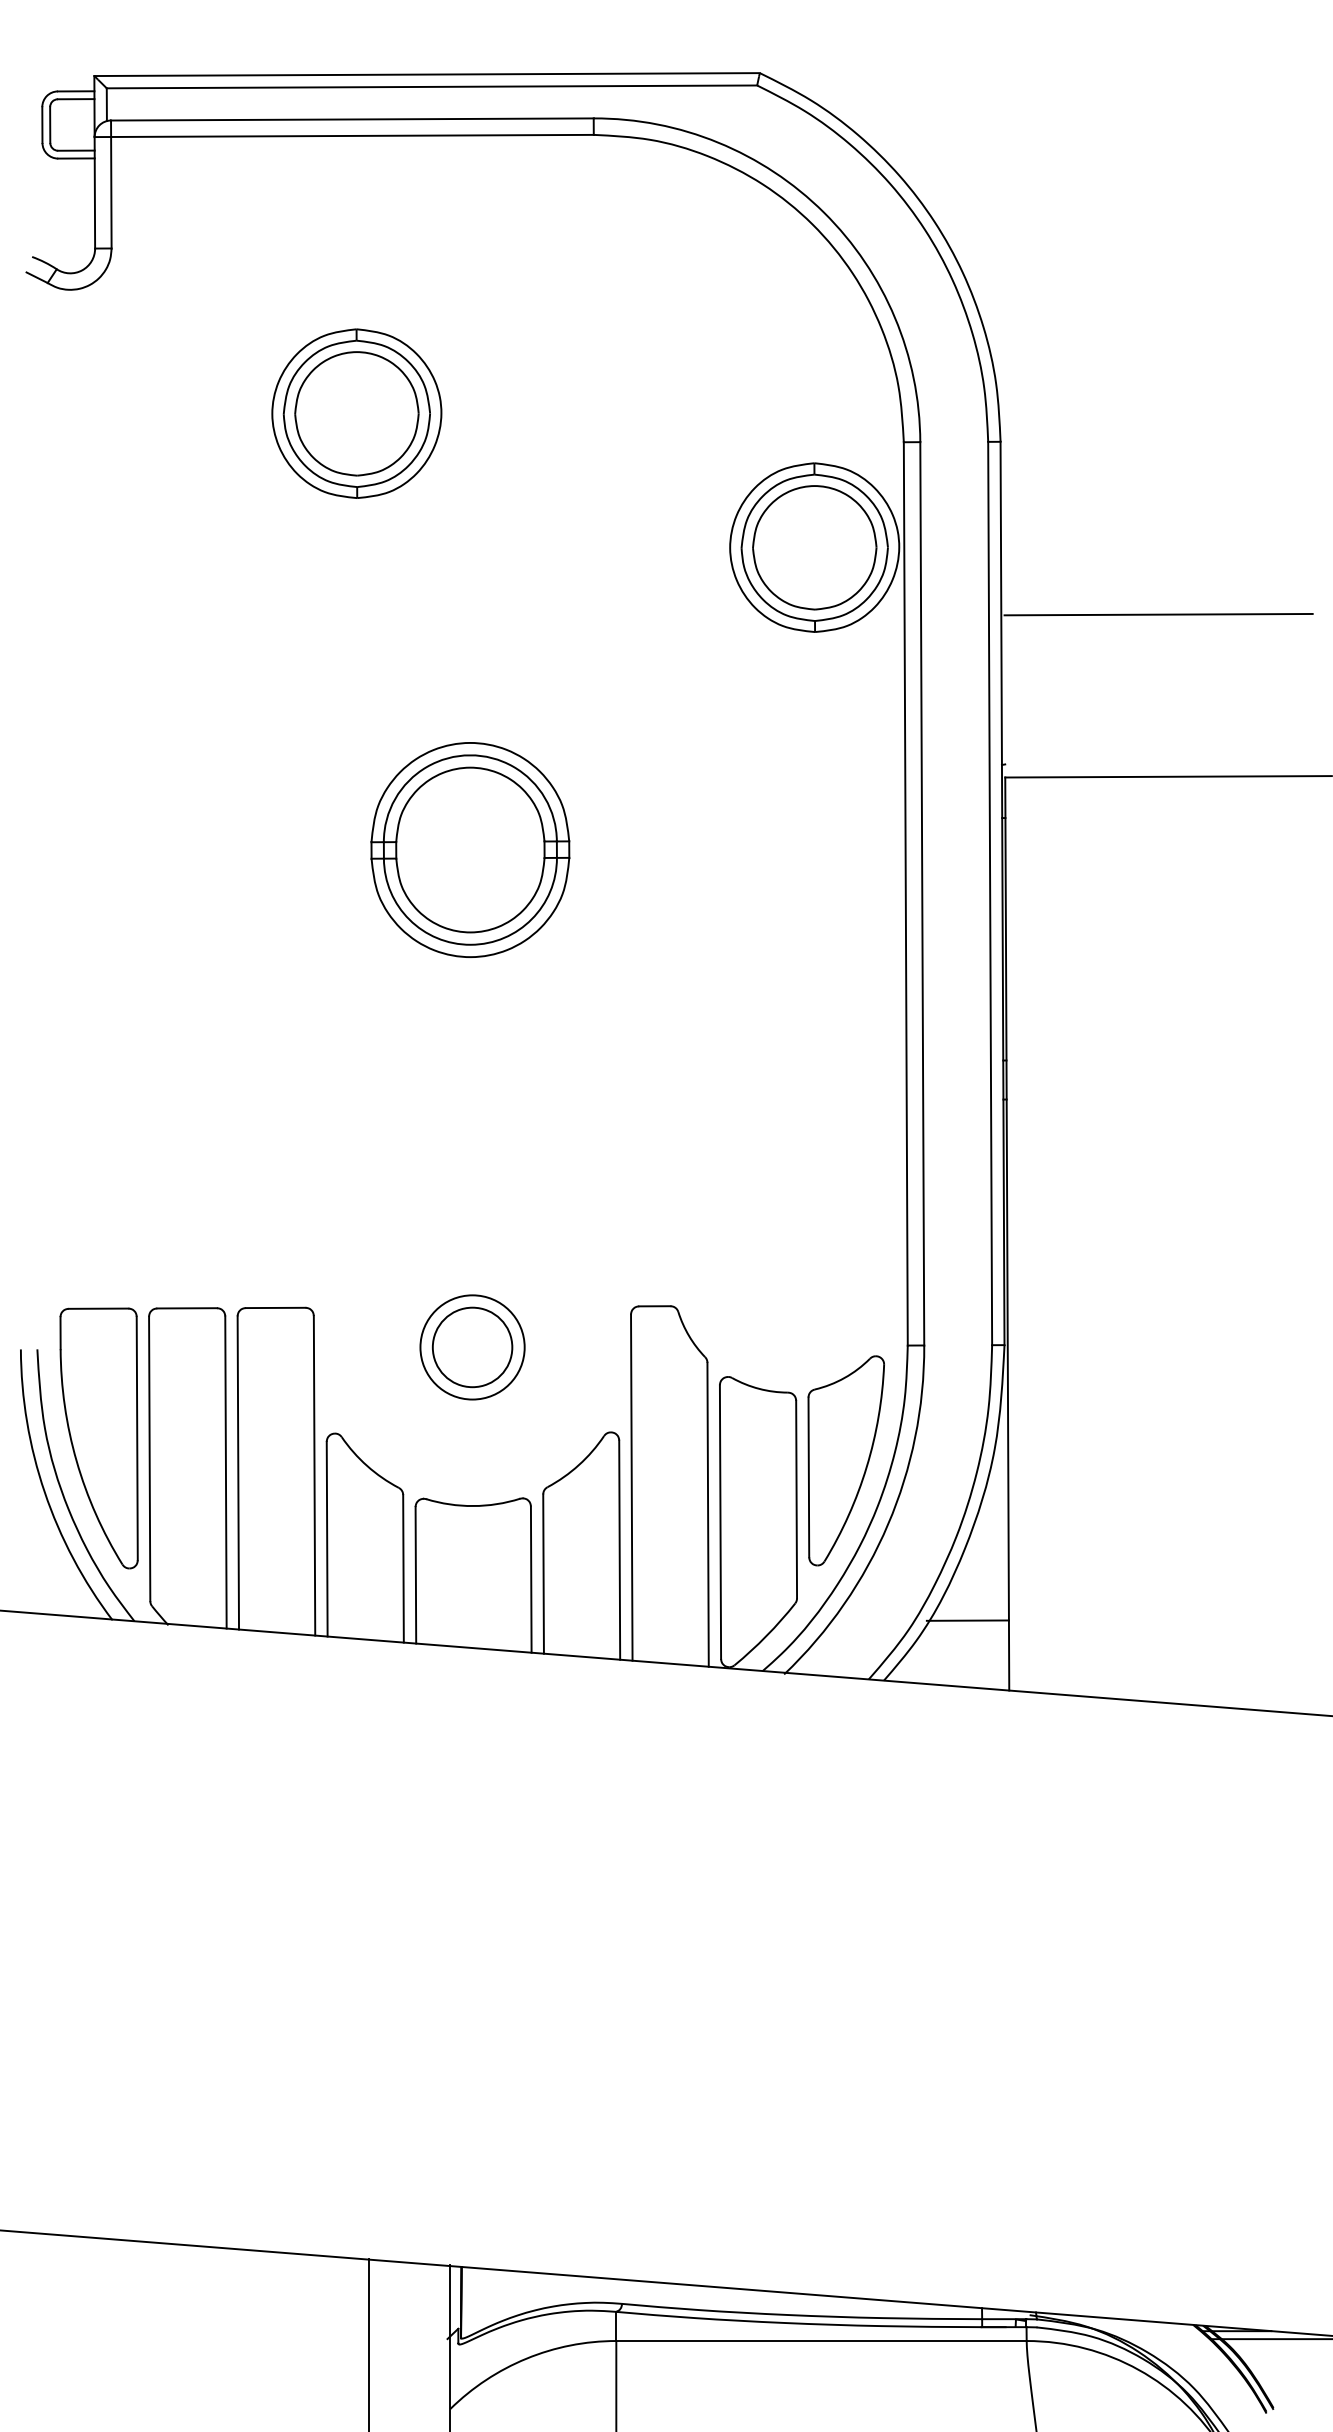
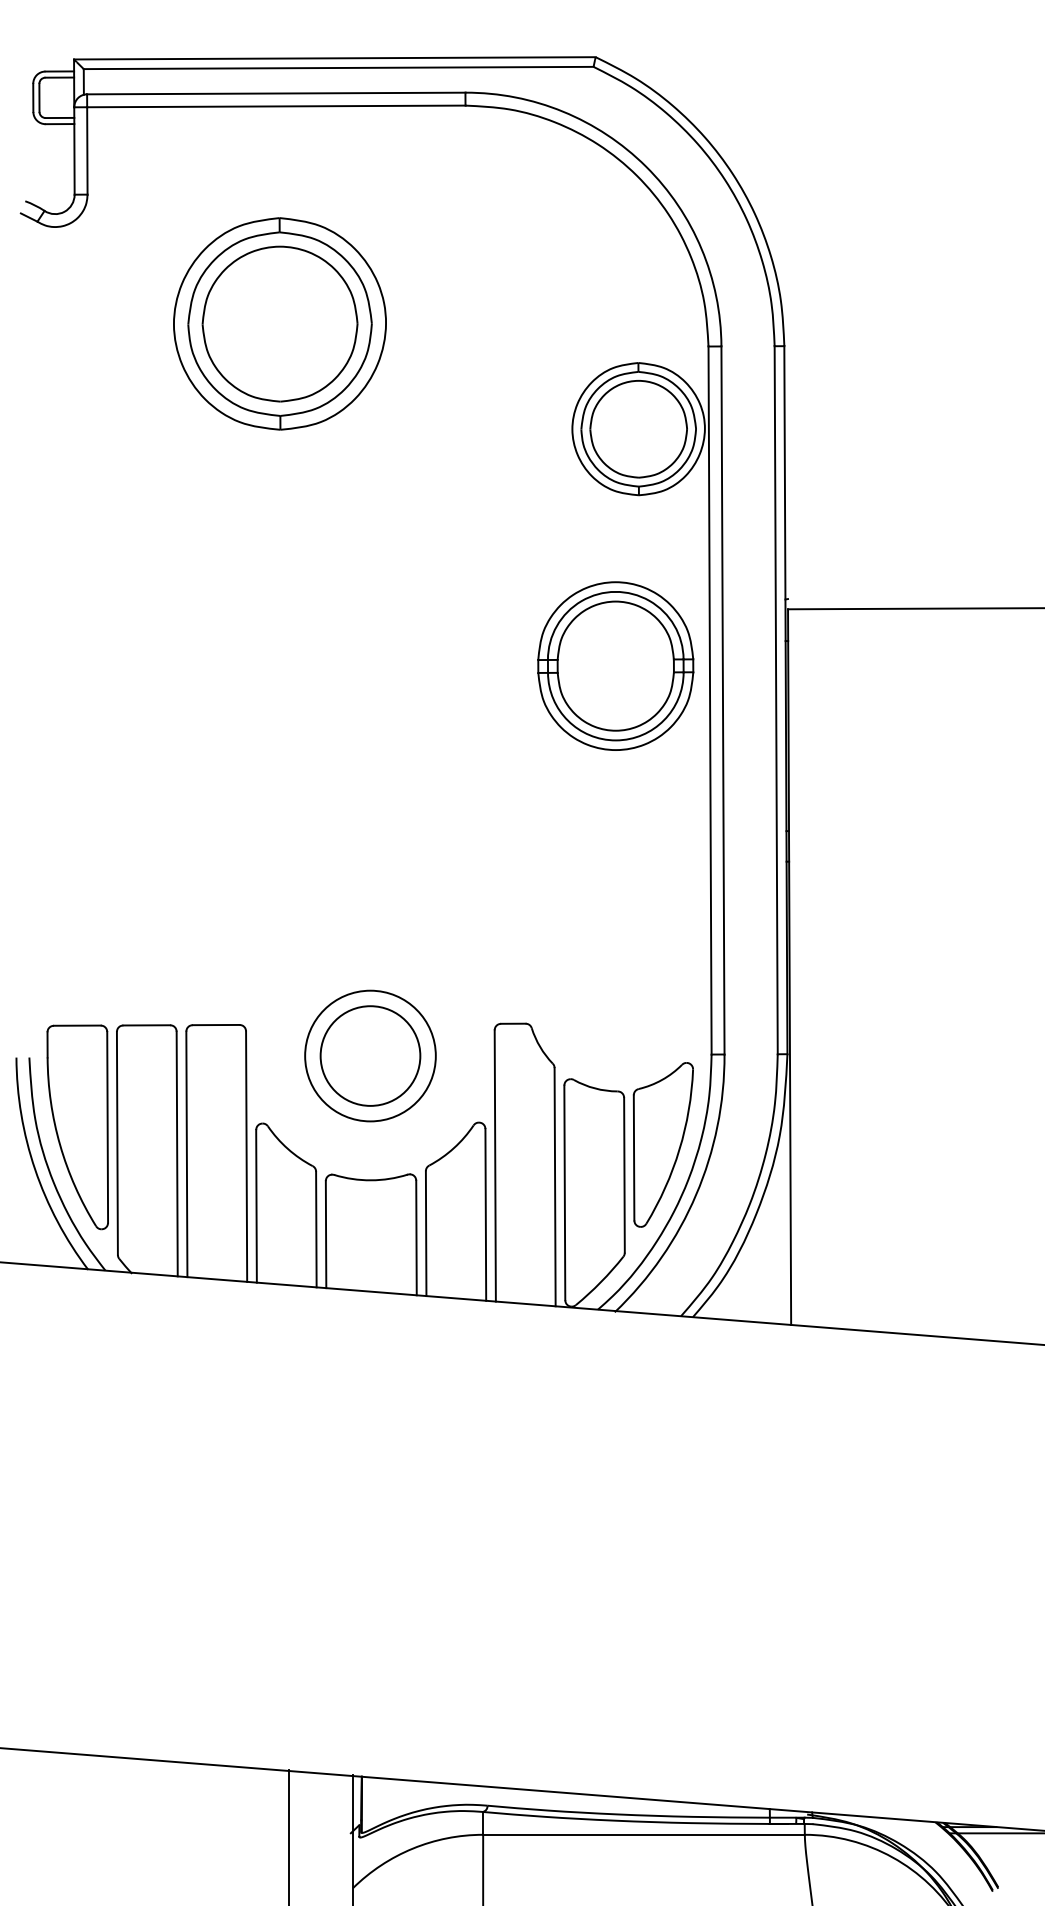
part: (356, 414) -> (279, 324), size x1.6
line: (1158, 614) -> (908, 481), removed
part: (470, 849) -> (615, 665), moved
part: (472, 1346) -> (370, 1055), size x1.6
line: (967, 1621) -> (758, 1270), removed

